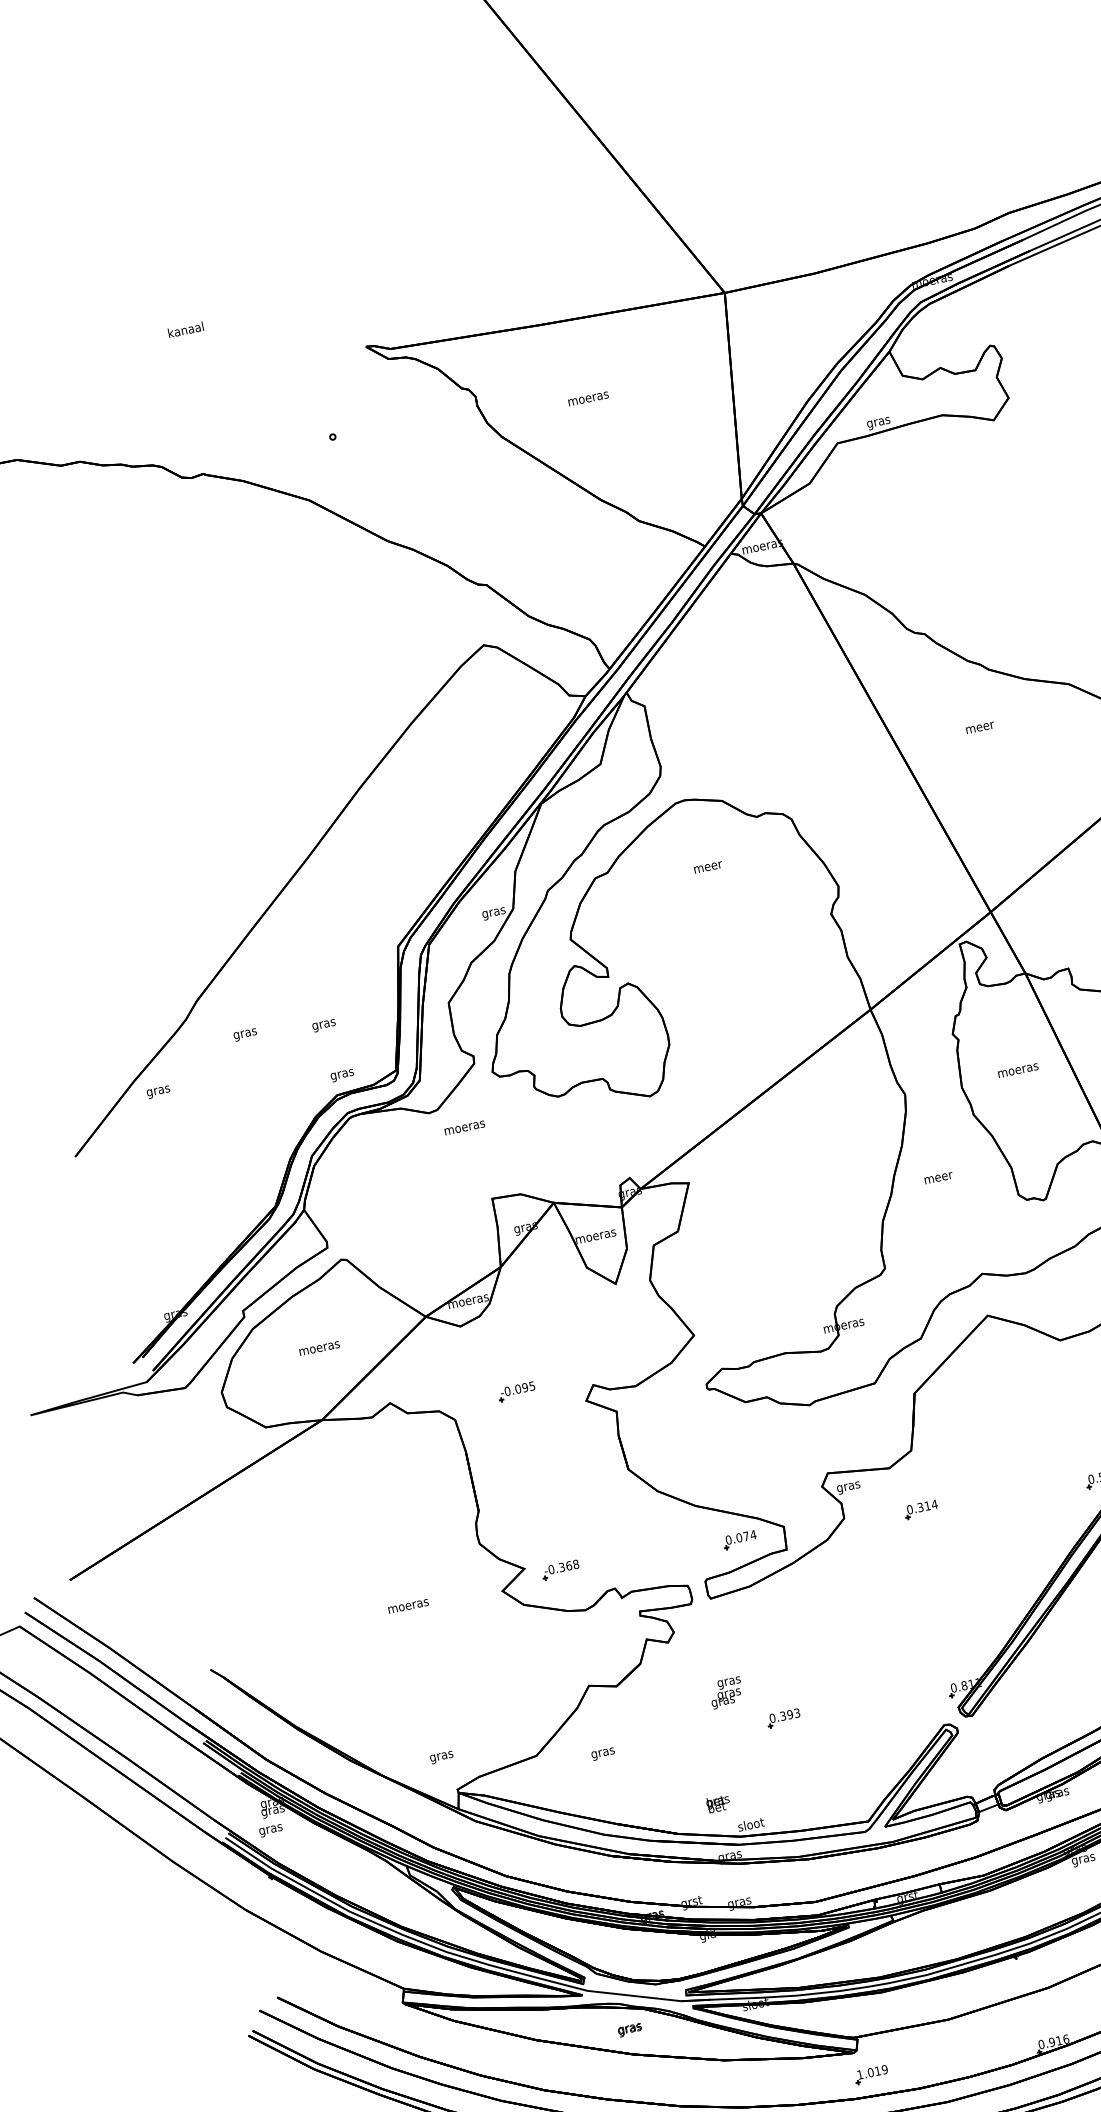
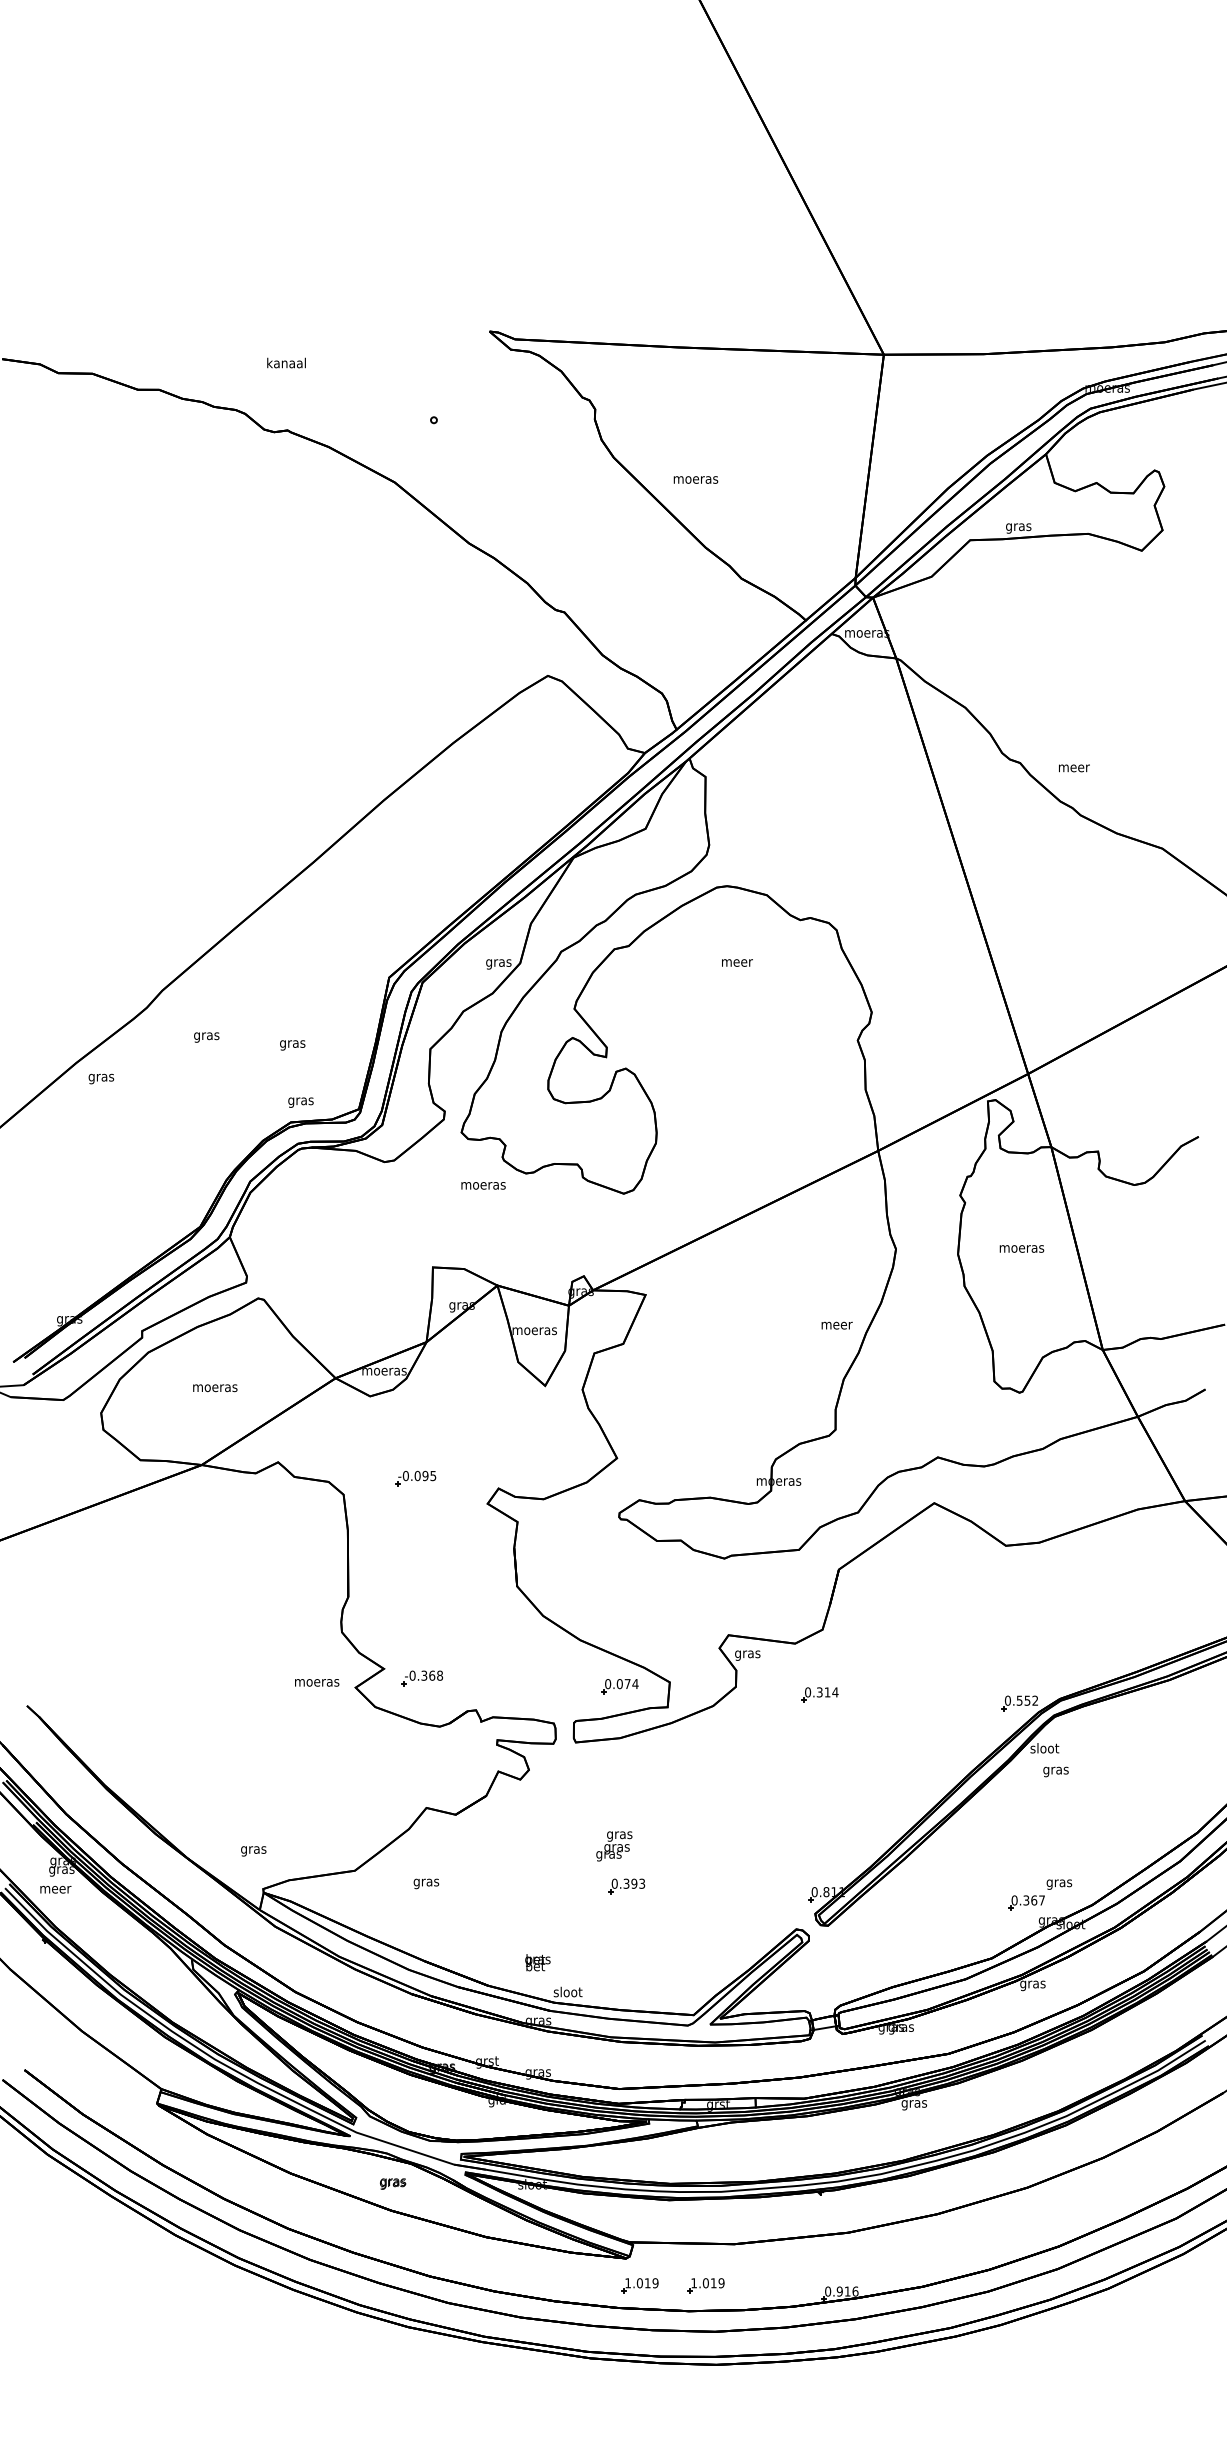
text: (185, 329) -> (286, 362), moved
text: (588, 398) -> (695, 479), moved
text: (980, 727) -> (1074, 768), moved
text: (464, 1127) -> (483, 1185), moved
text: (938, 1178) -> (836, 1325), moved
text: (408, 1606) -> (317, 1682), moved
text: (726, 1693) -> (614, 1846), moved
text: (271, 1830) -> (55, 1890), gras -> meer
part: (930, 2062) -> (705, 2285), added

